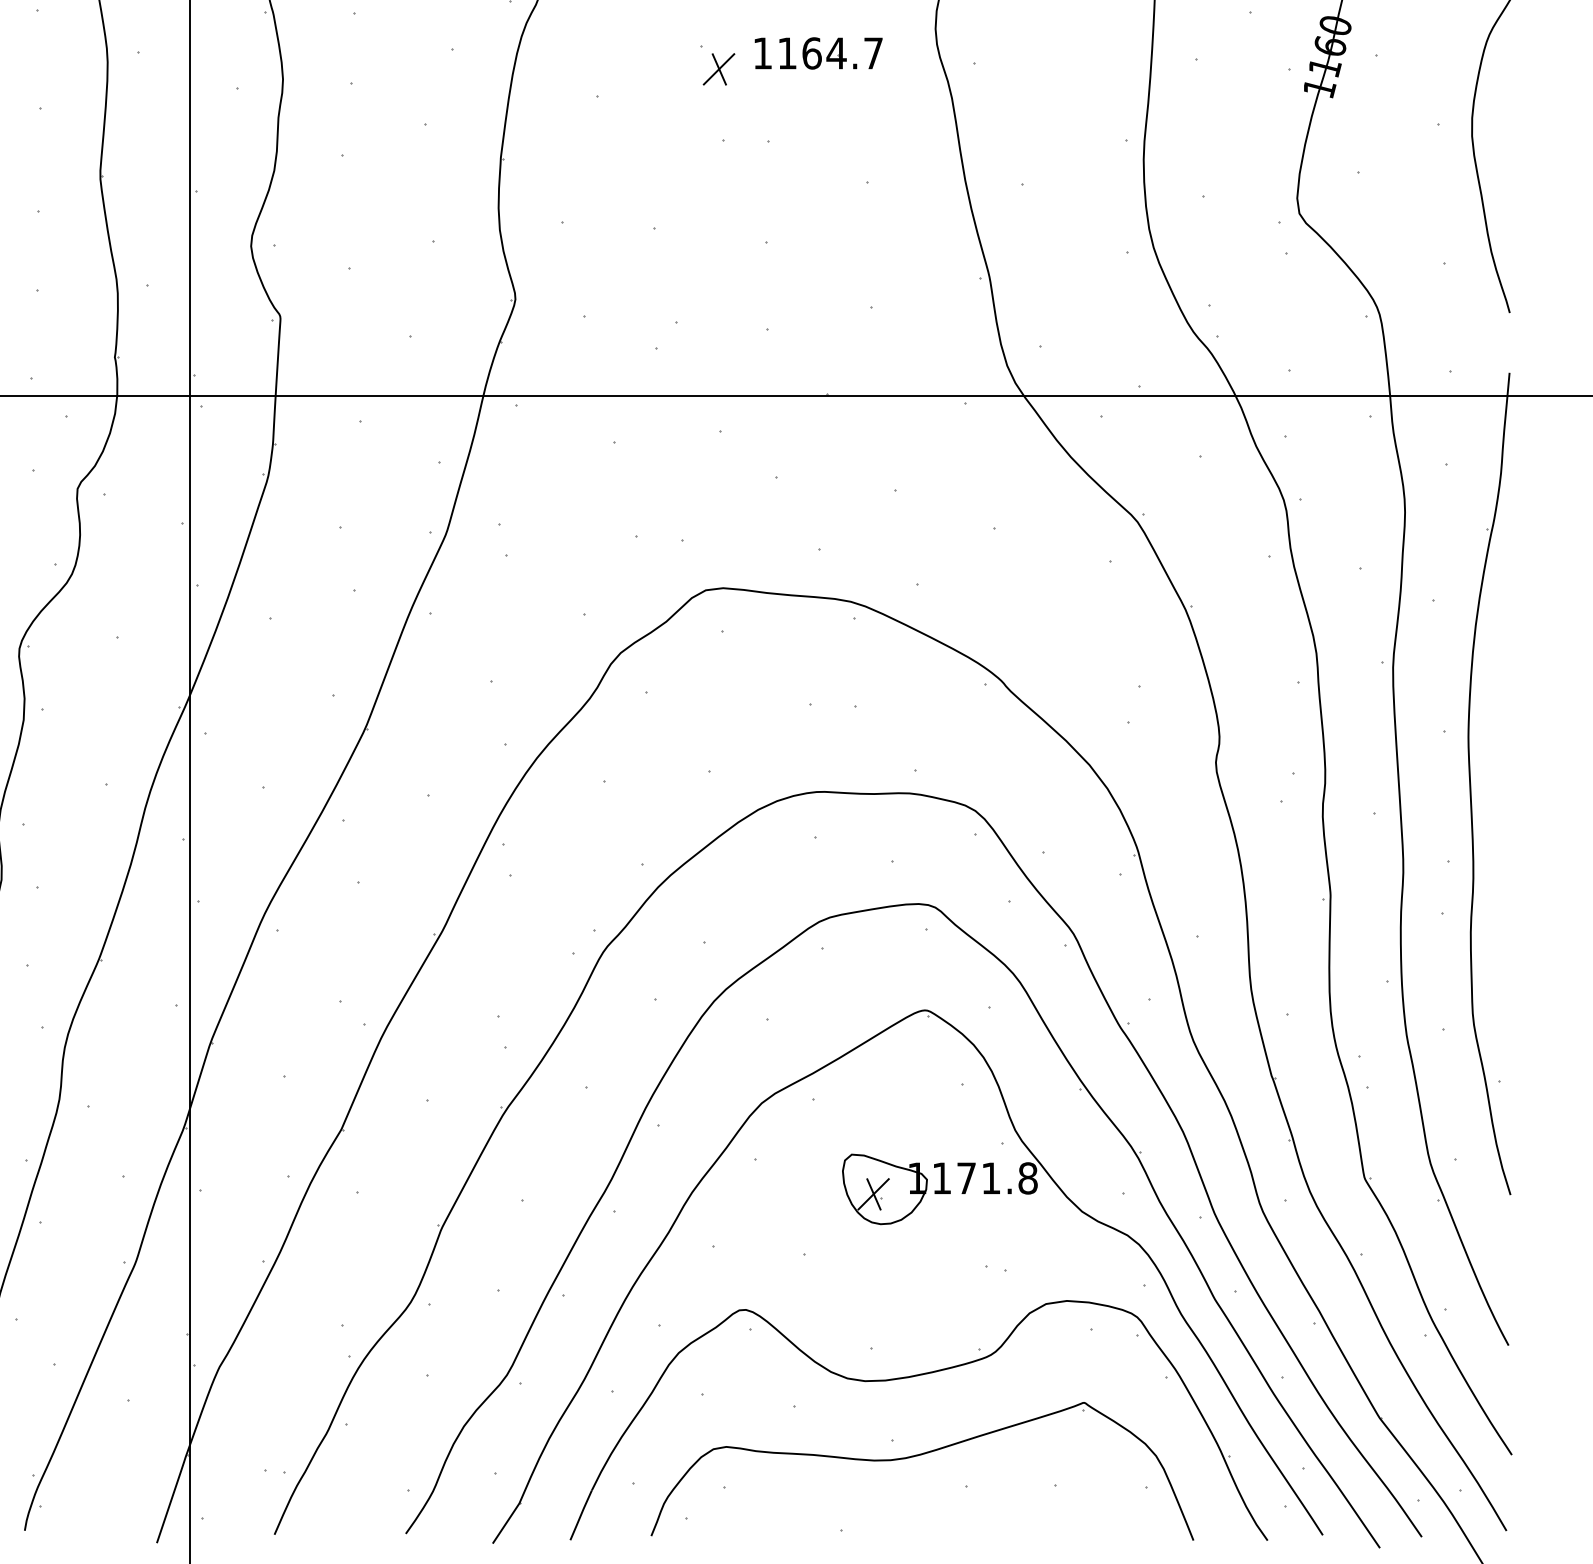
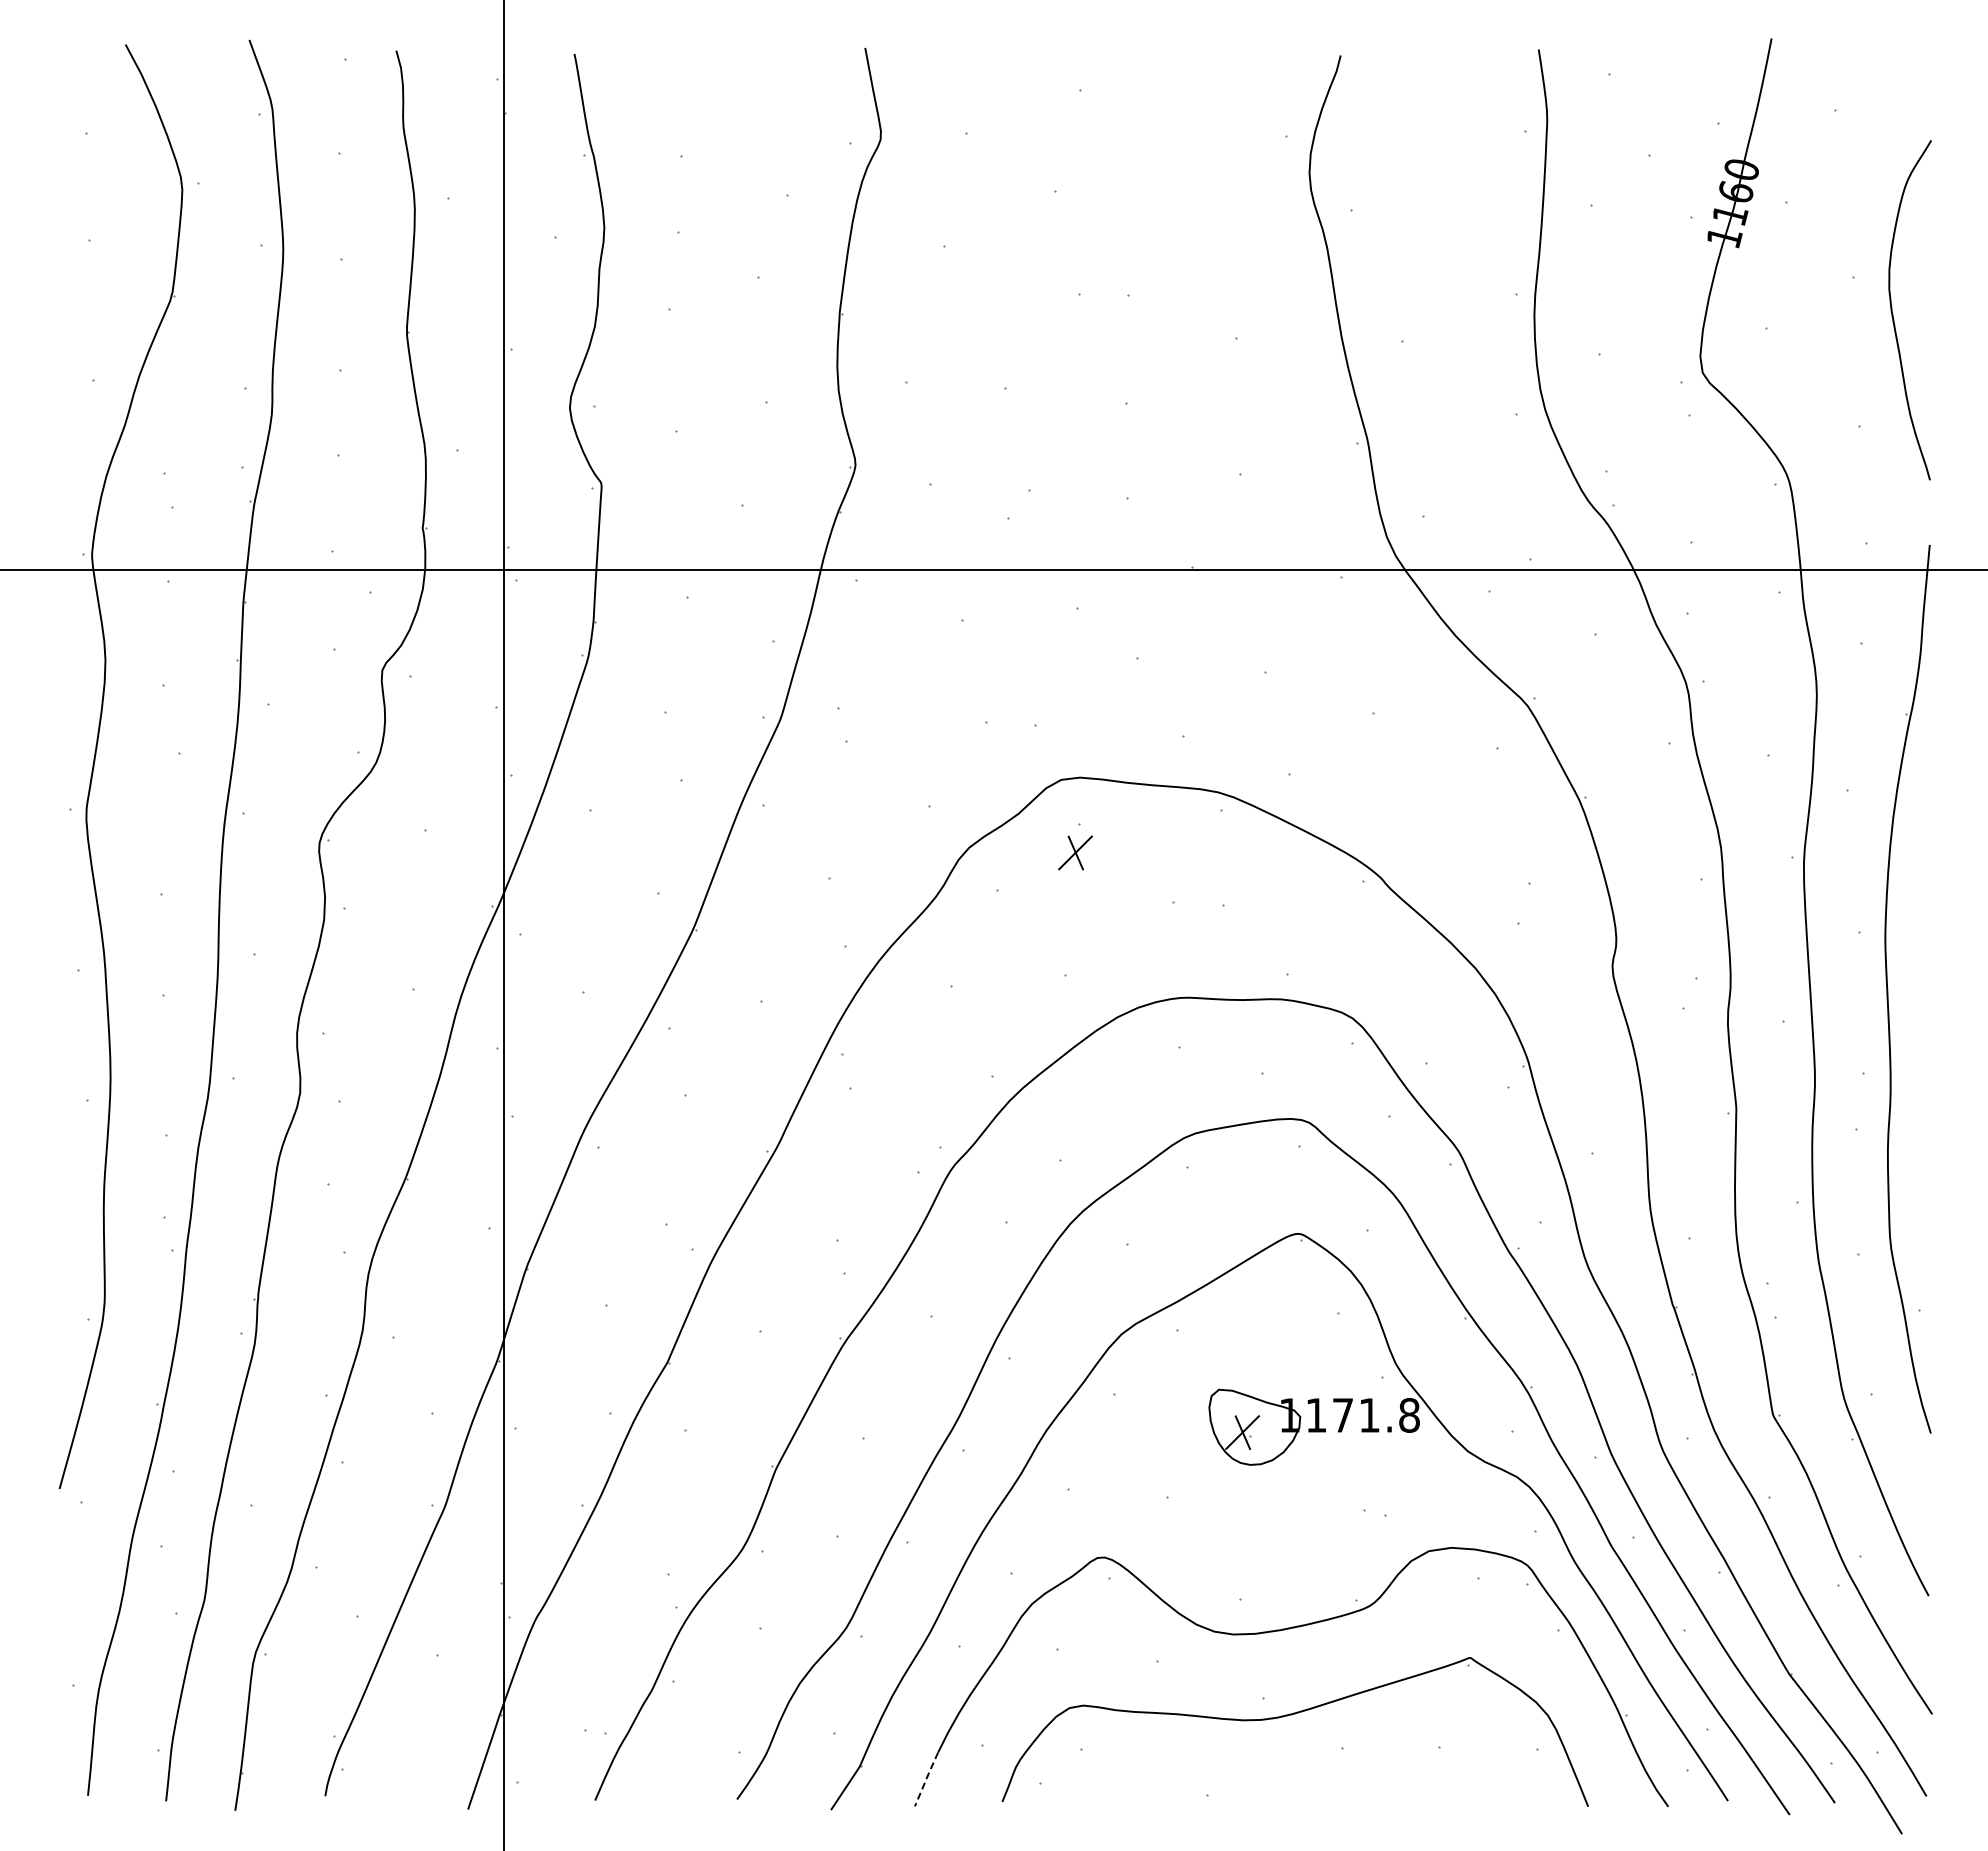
part: (818, 53) -> (1183, 199), removed
part: (719, 68) -> (1075, 852), moved
line: (581, 1515) -> (926, 1779), solid -> dashed

